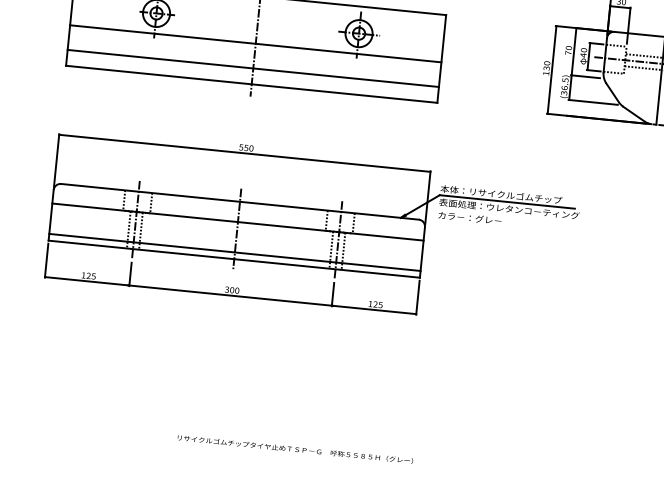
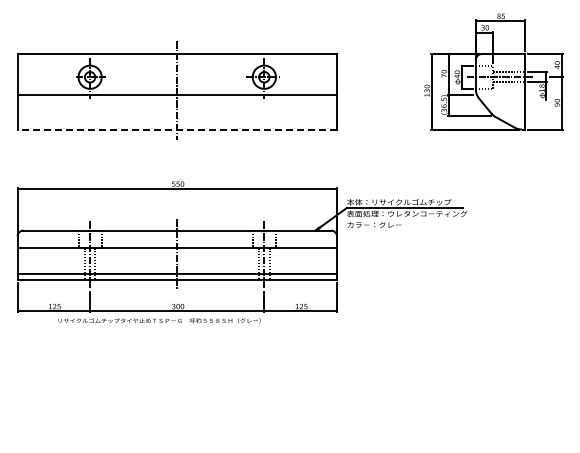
line: (252, 67) -> (176, 115), removed
line: (252, 84) -> (177, 129), solid -> dashed
text: (295, 449) -> (159, 320), moved

